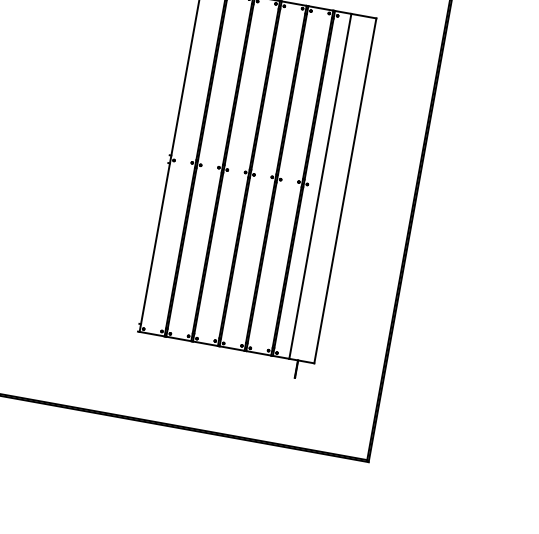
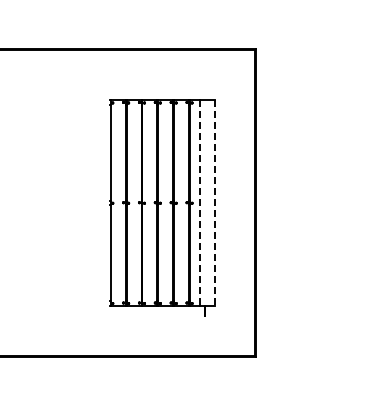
line: (319, 187) -> (199, 203), solid -> dashed
line: (344, 191) -> (214, 203), solid -> dashed

